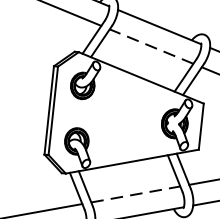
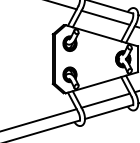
line: (151, 45) -> (105, 17), dashed -> solid
line: (137, 194) -> (106, 100), dashed -> solid

